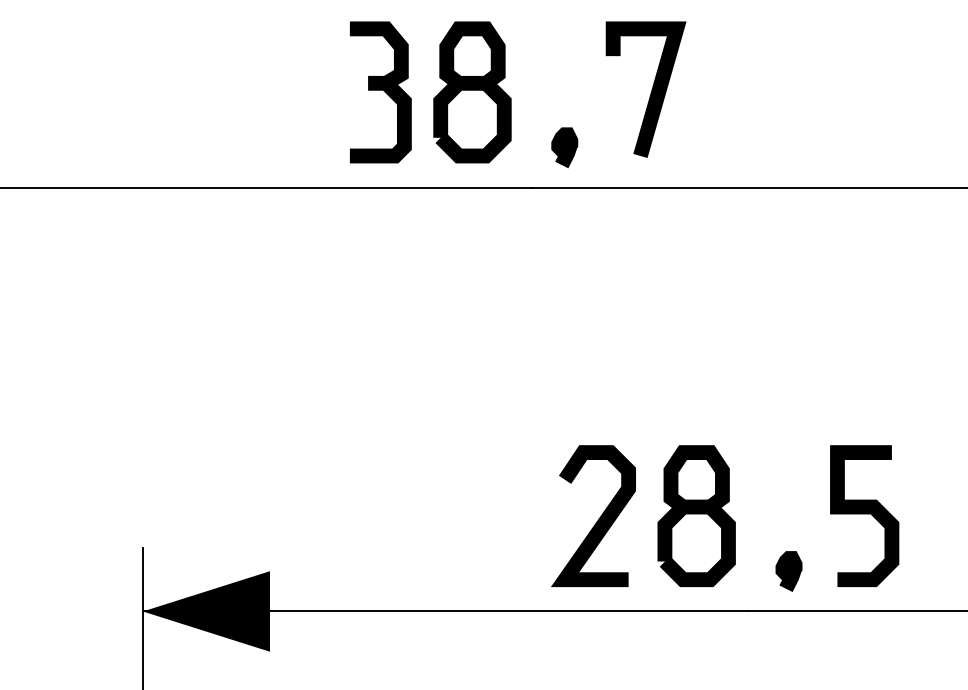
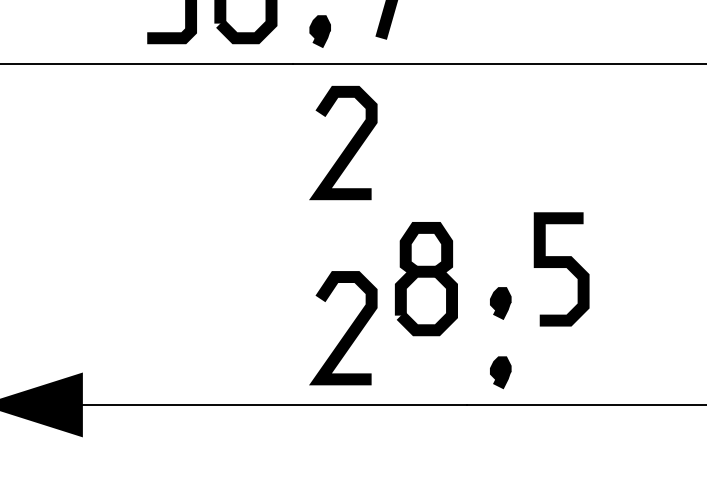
curve: (598, 288) -> (347, 144), added
part: (788, 485) -> (500, 303), added
curve: (864, 514) -> (561, 268), moved
part: (696, 515) -> (426, 278), moved

